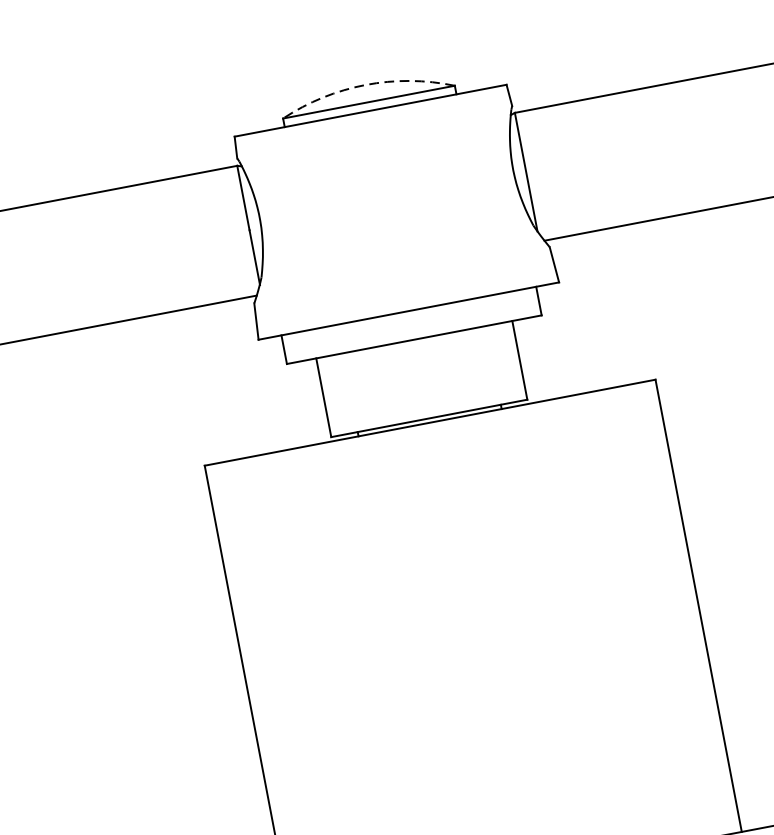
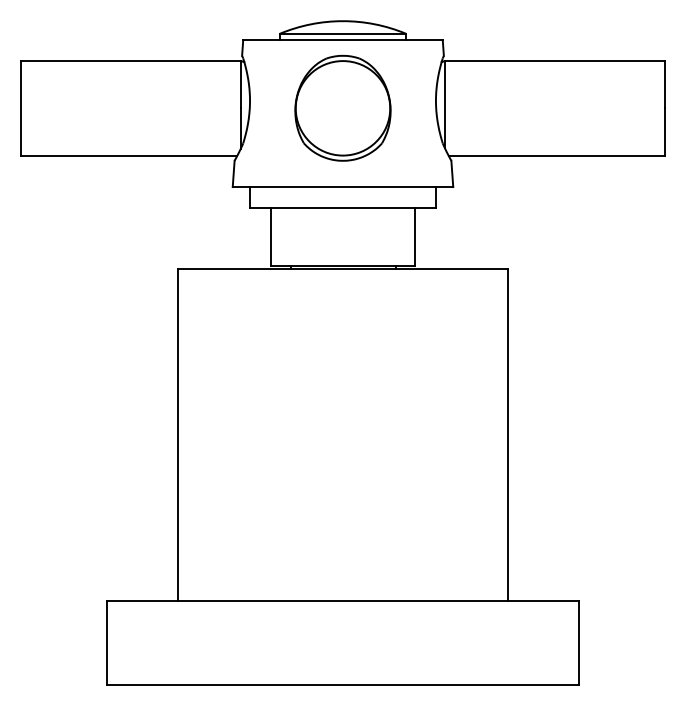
arc: (365, 85) -> (342, 21), dashed -> solid
part: (387, 202) -> (342, 107), added

